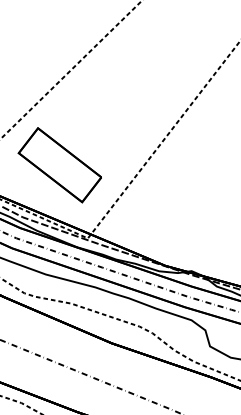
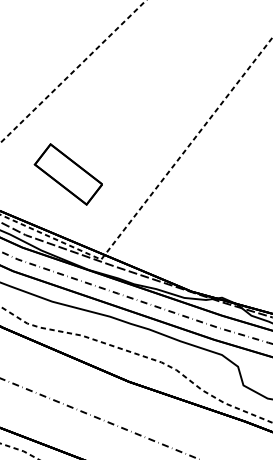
part: (59, 165) -> (68, 174), size x0.7

